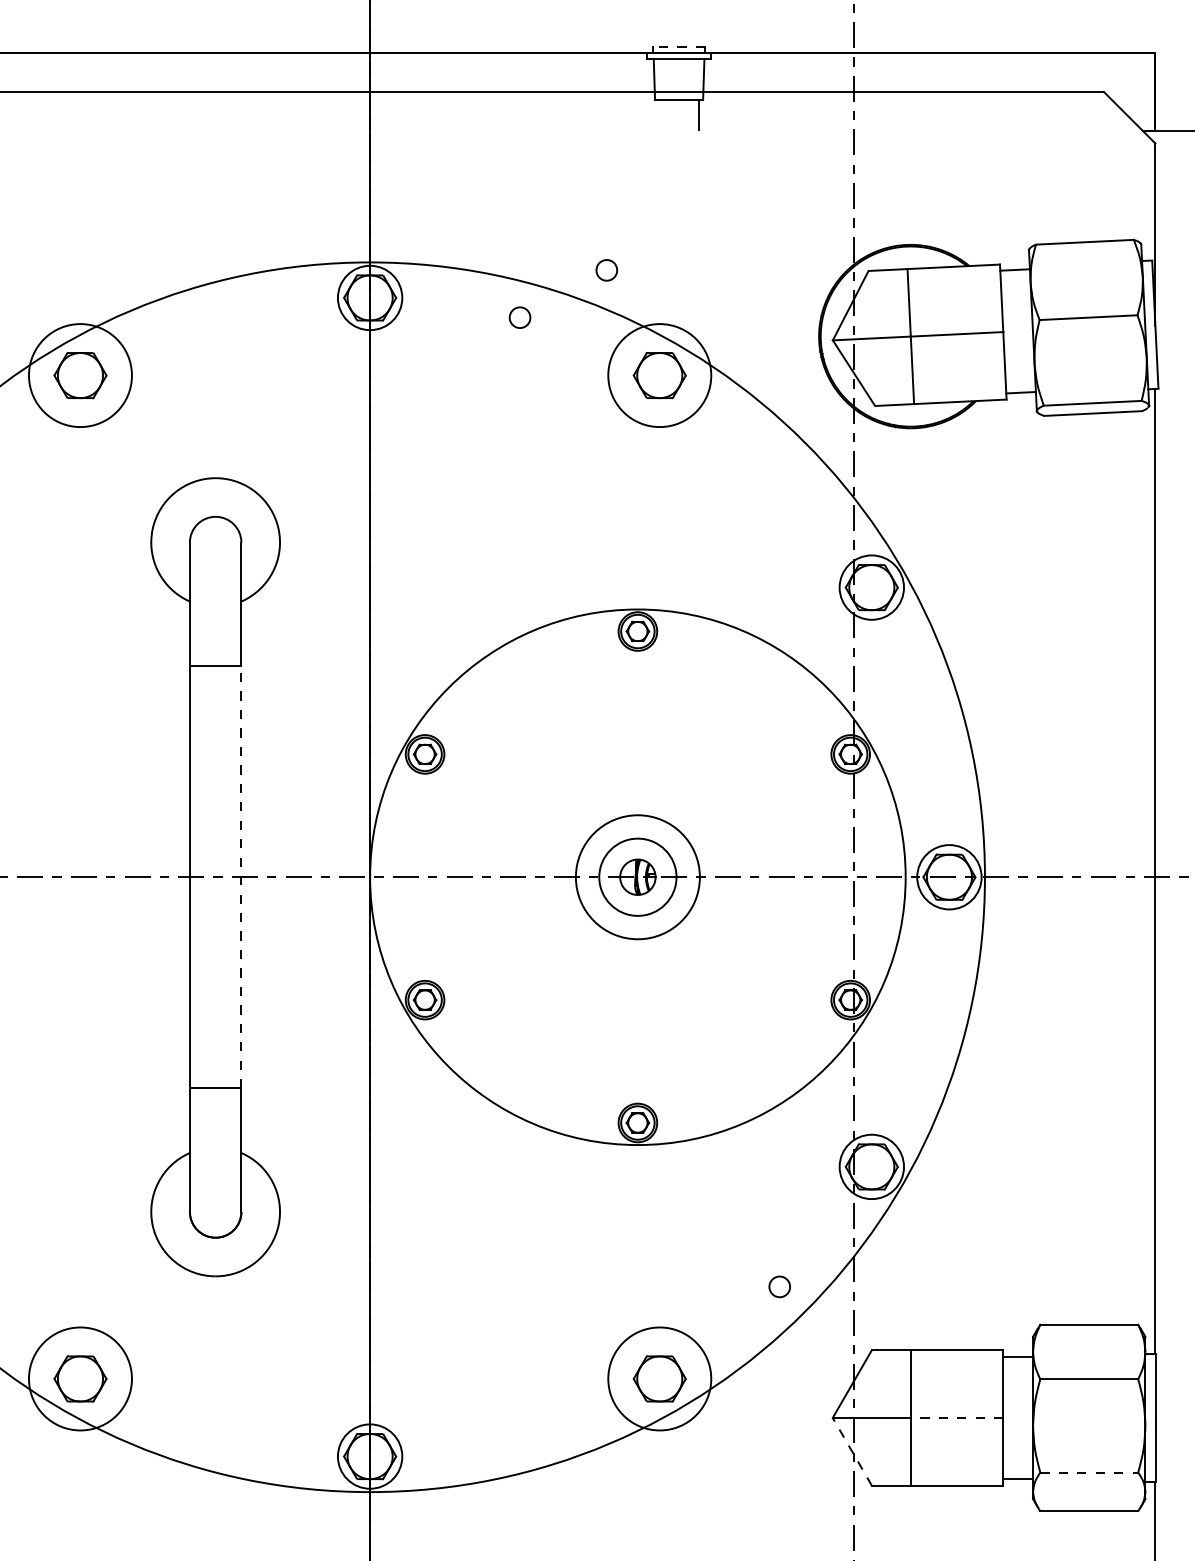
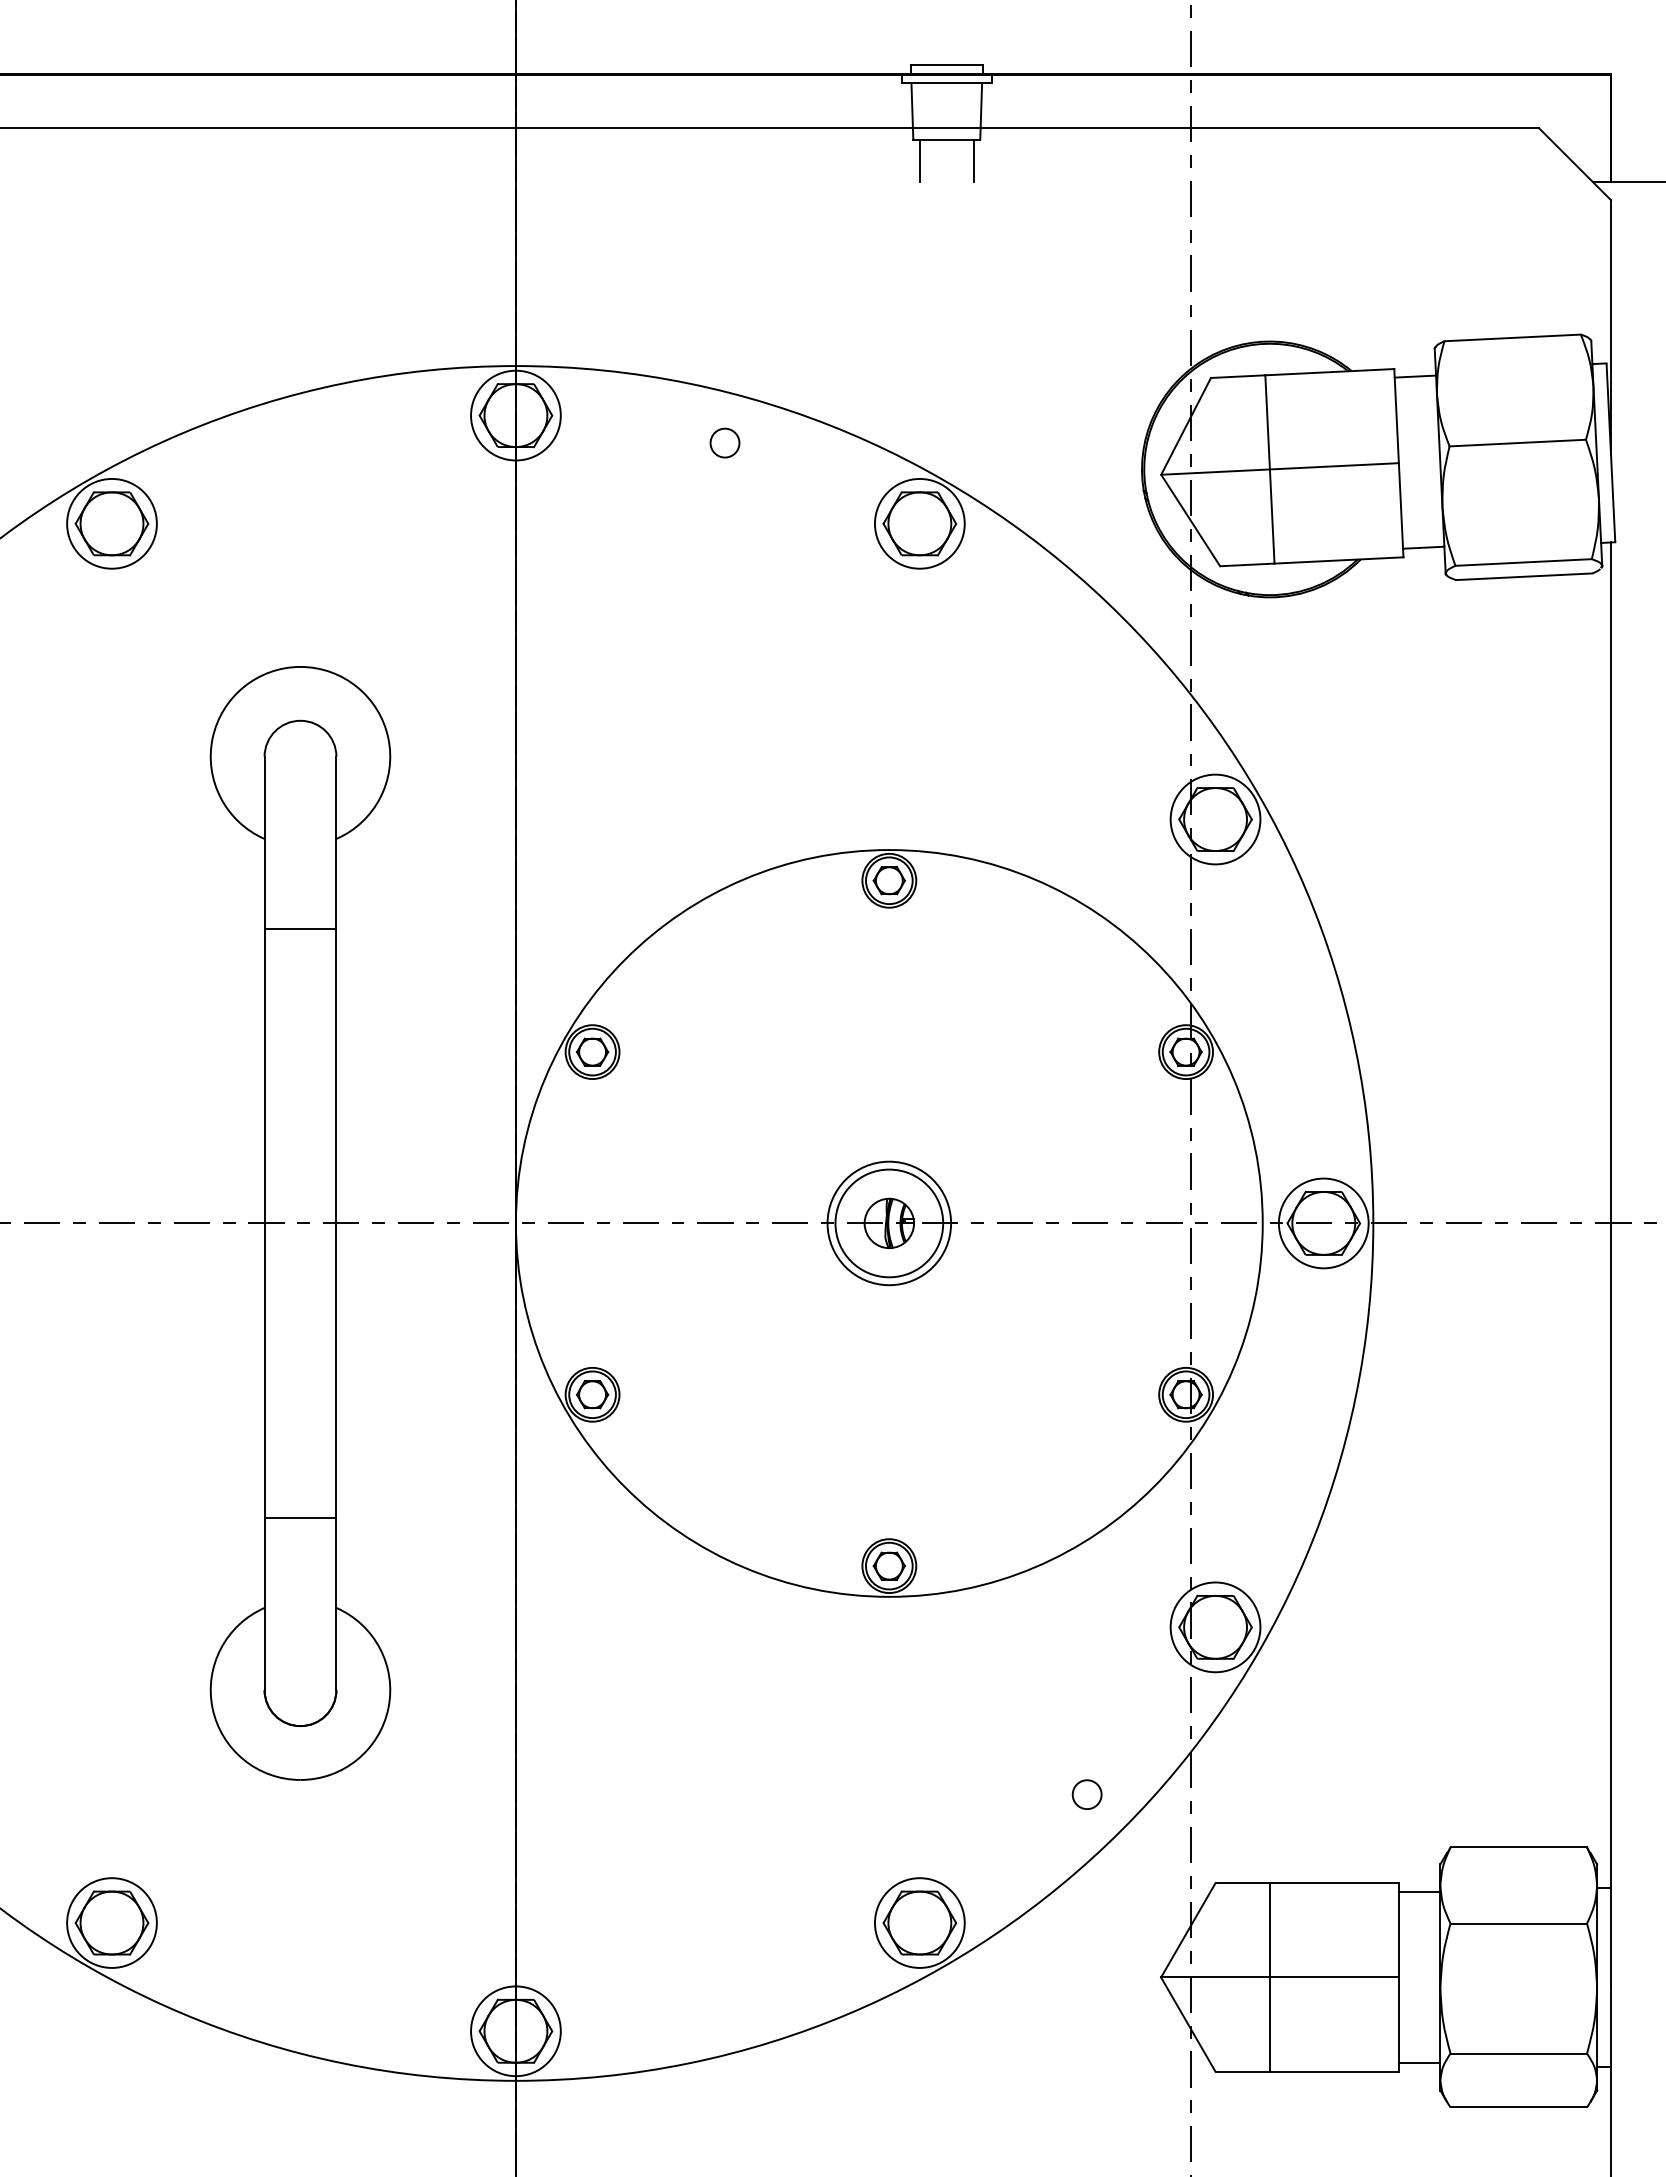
line: (678, 46) -> (946, 65), dashed -> solid
line: (659, 115) -> (919, 160), added
circle: (606, 269) -> (845, 376), removed
circle: (80, 375) -> (111, 523), size x0.62
circle: (659, 375) -> (919, 523), size x0.62
line: (241, 876) -> (336, 1222), dashed -> solid
circle: (638, 877) -> (889, 1223), size x0.71
circle: (80, 1378) -> (111, 1922), size x0.62
circle: (659, 1378) -> (919, 1922), size x0.62
line: (957, 1418) -> (1334, 1977), dashed -> solid
line: (852, 1451) -> (1188, 2024), dashed -> solid
line: (1089, 1472) -> (1519, 2053), dashed -> solid

